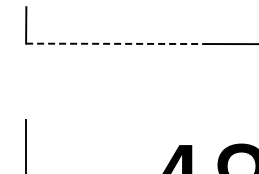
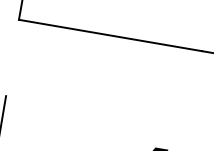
line: (117, 43) -> (110, 35), dashed -> solid

